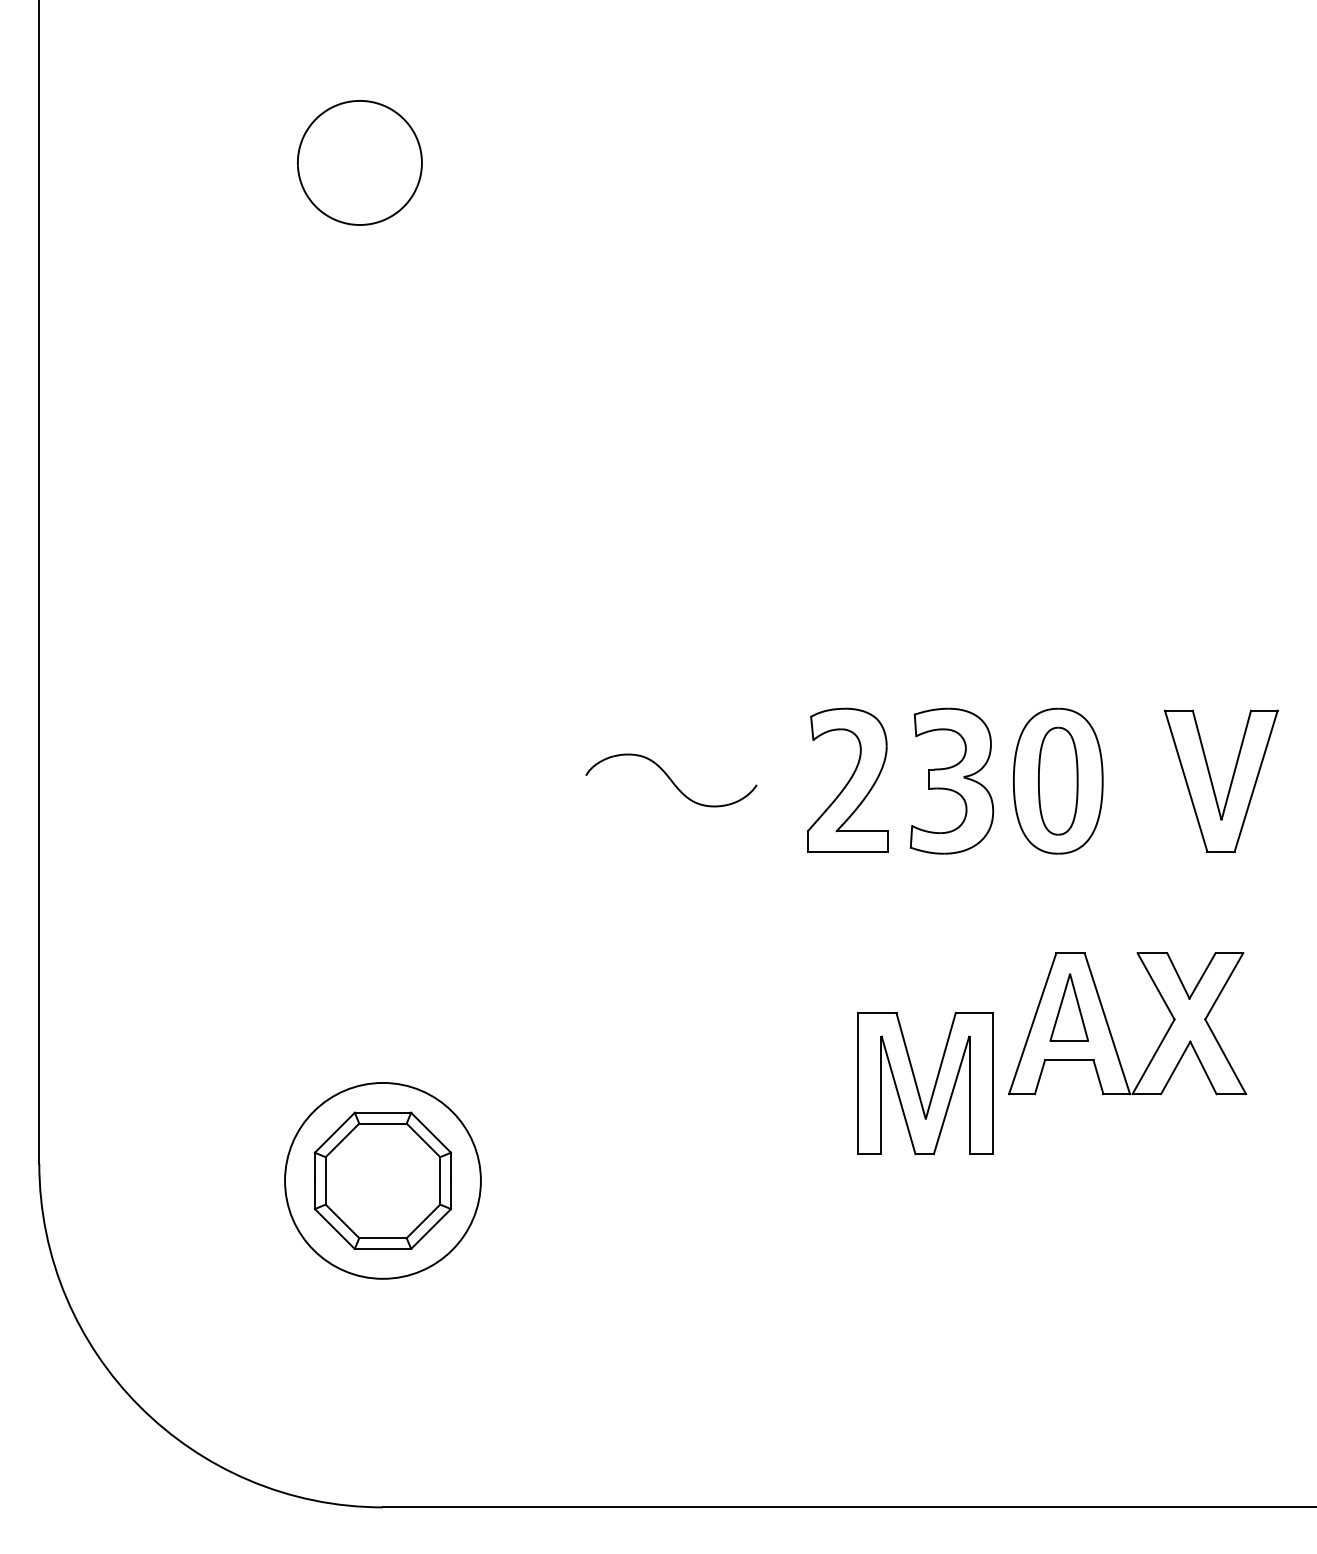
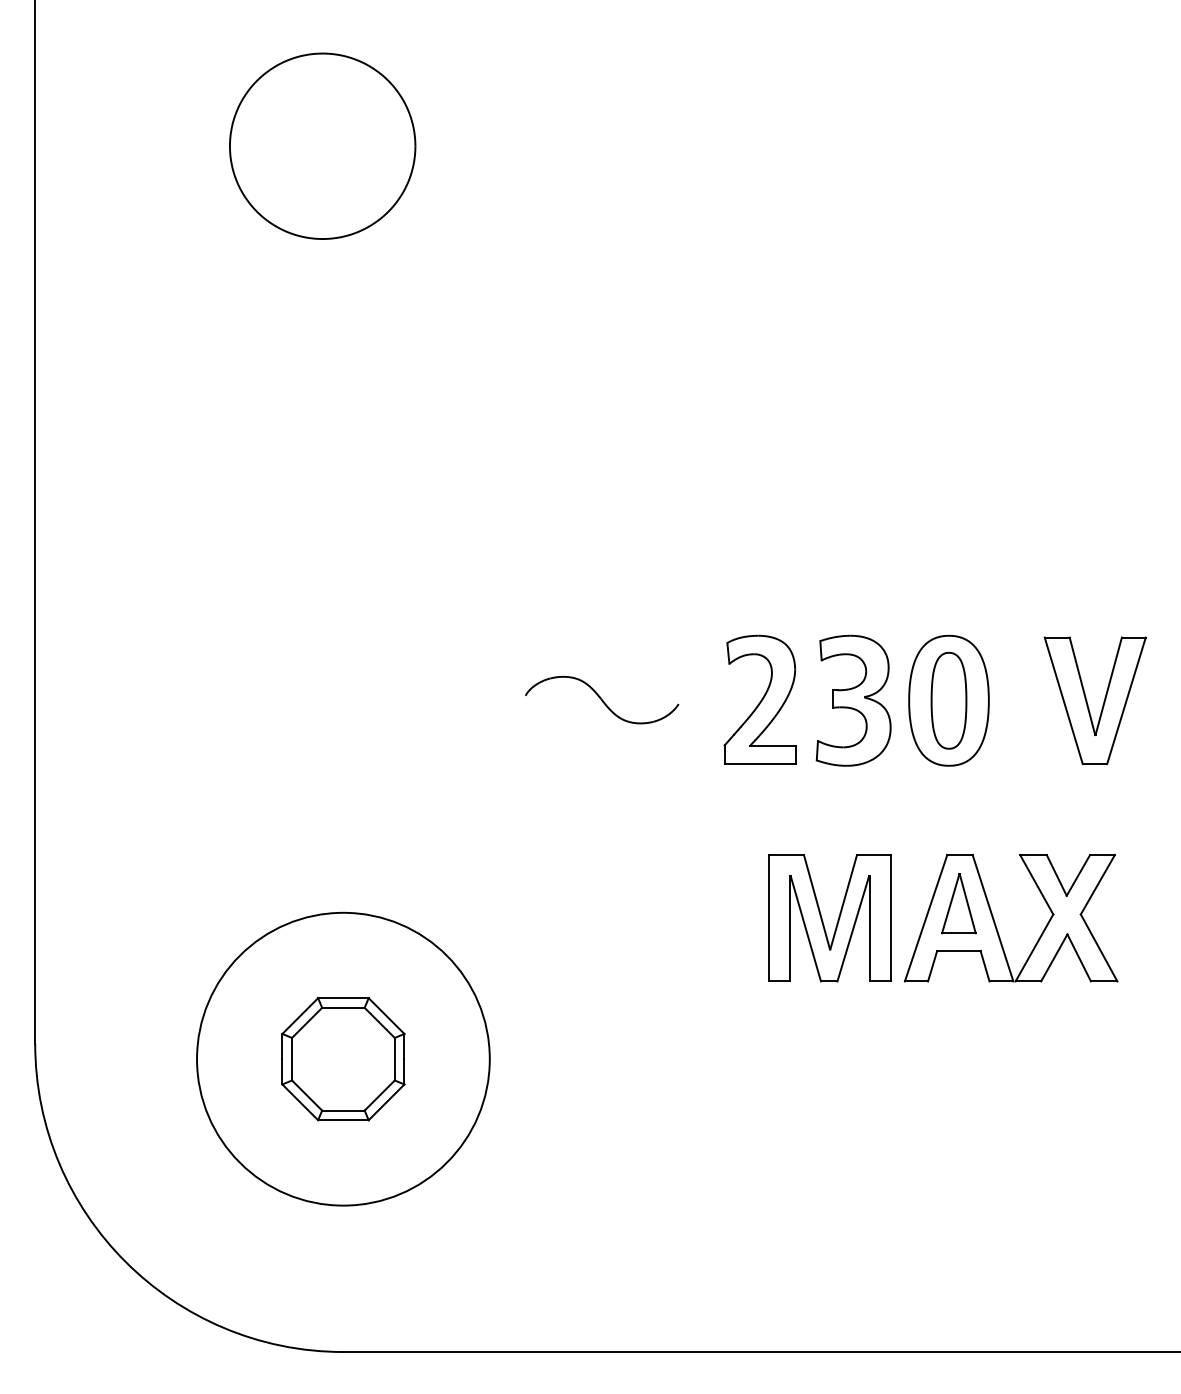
part: (359, 162) -> (322, 145), size x1.67
part: (917, 1084) -> (822, 918), moved
circle: (382, 1180) -> (342, 1058), size x1.67

